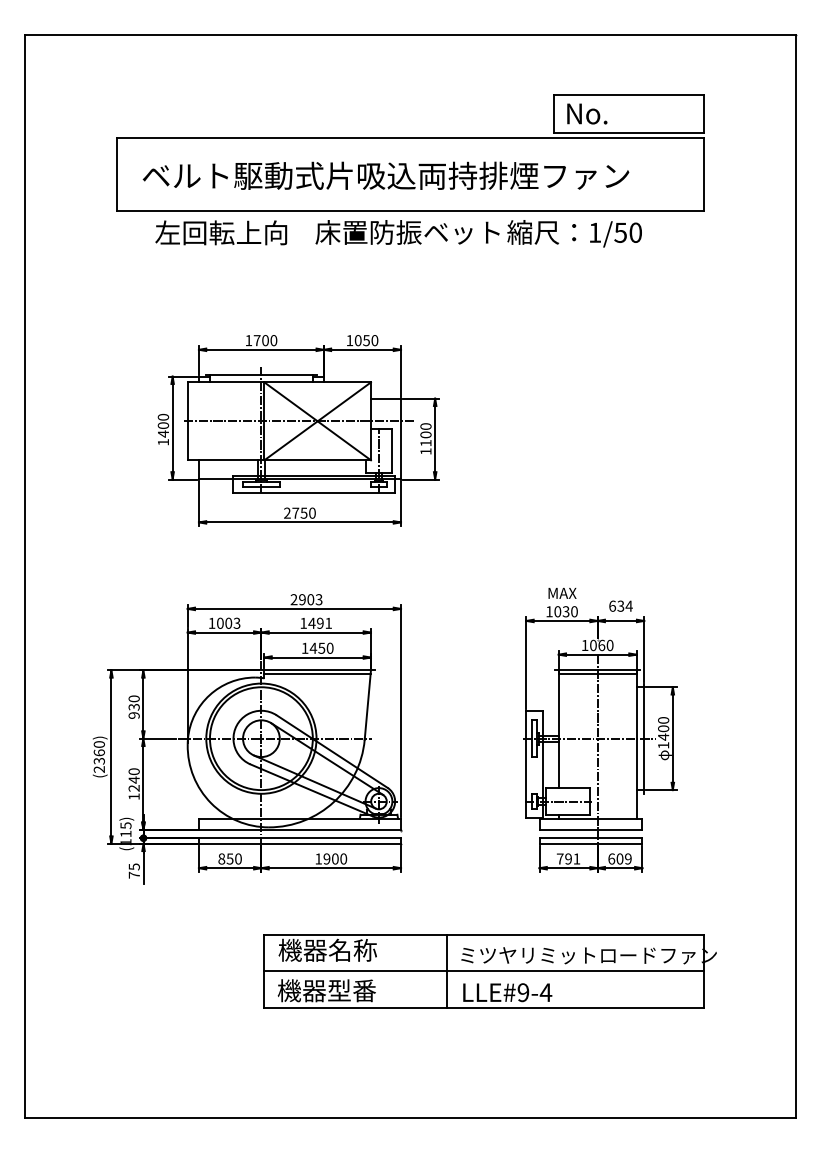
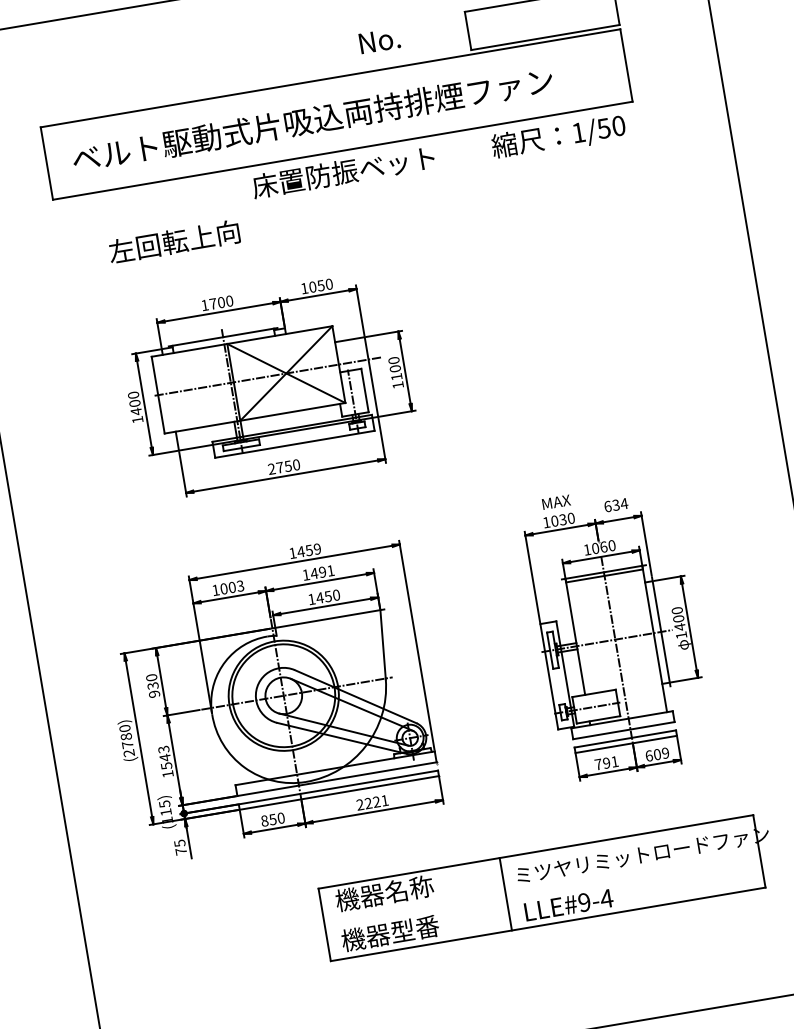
text: (587, 113) -> (379, 40), moved
text: (221, 232) -> (174, 241), moved
text: (574, 233) -> (558, 136), moved
text: (306, 599) -> (305, 551), 2903 -> 1459
line: (317, 674) -> (328, 623), removed
text: (98, 756) -> (126, 740), (2360) -> (2780)
text: (133, 779) -> (164, 757), 1240 -> 1543
text: (331, 858) -> (372, 802), 1900 -> 2221
line: (483, 971) -> (541, 888), removed

